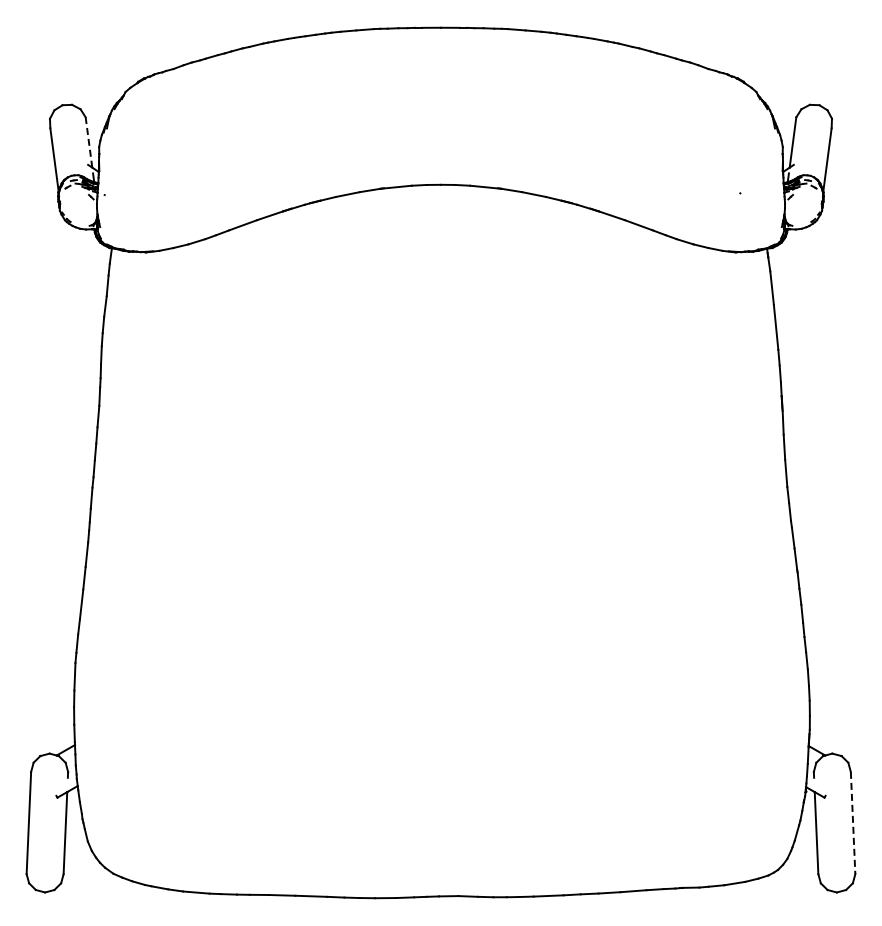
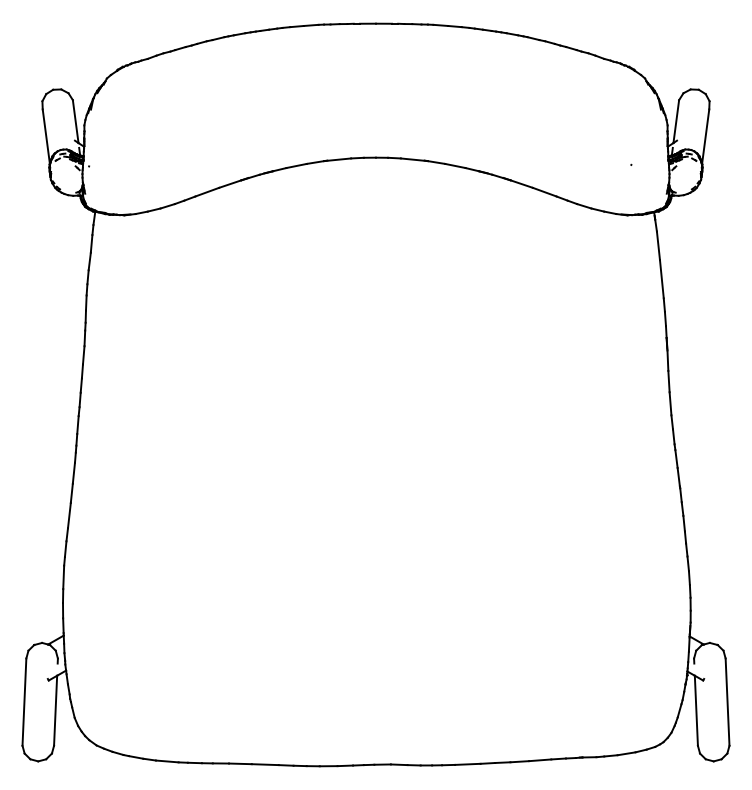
line: (88, 142) -> (75, 121), dashed -> solid
line: (853, 823) -> (727, 702), dashed -> solid

